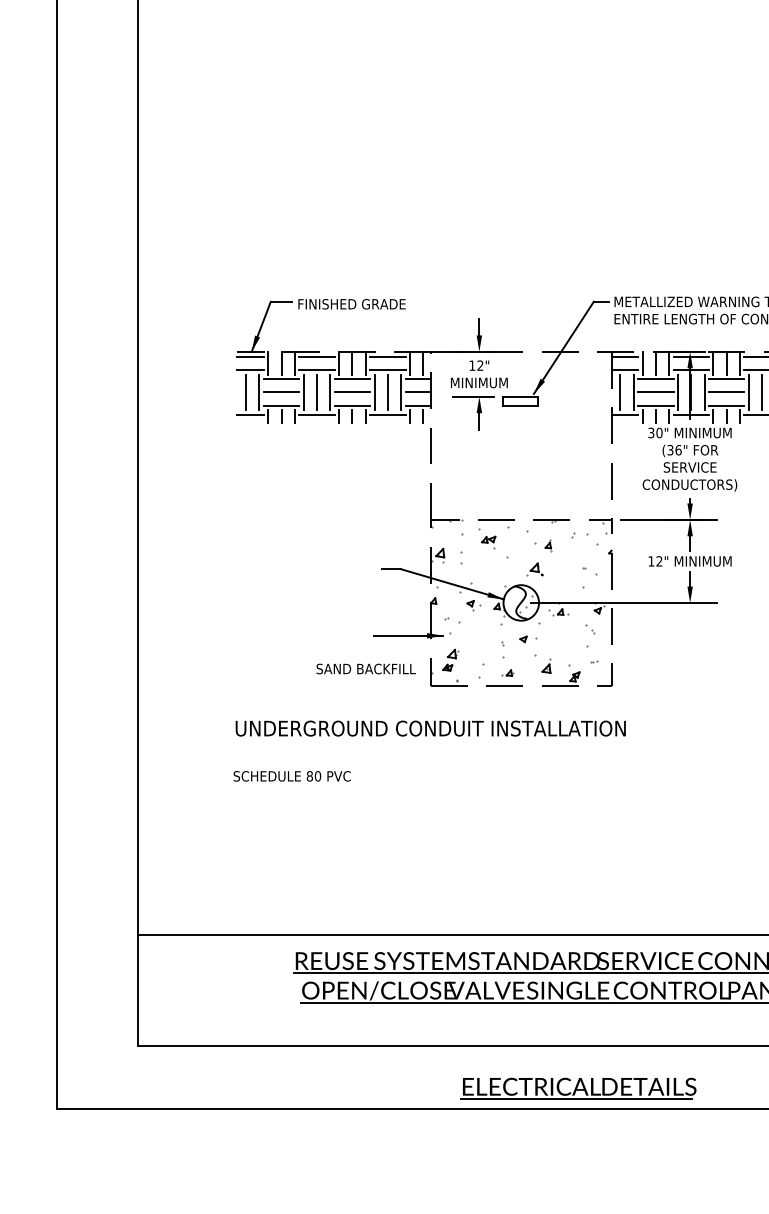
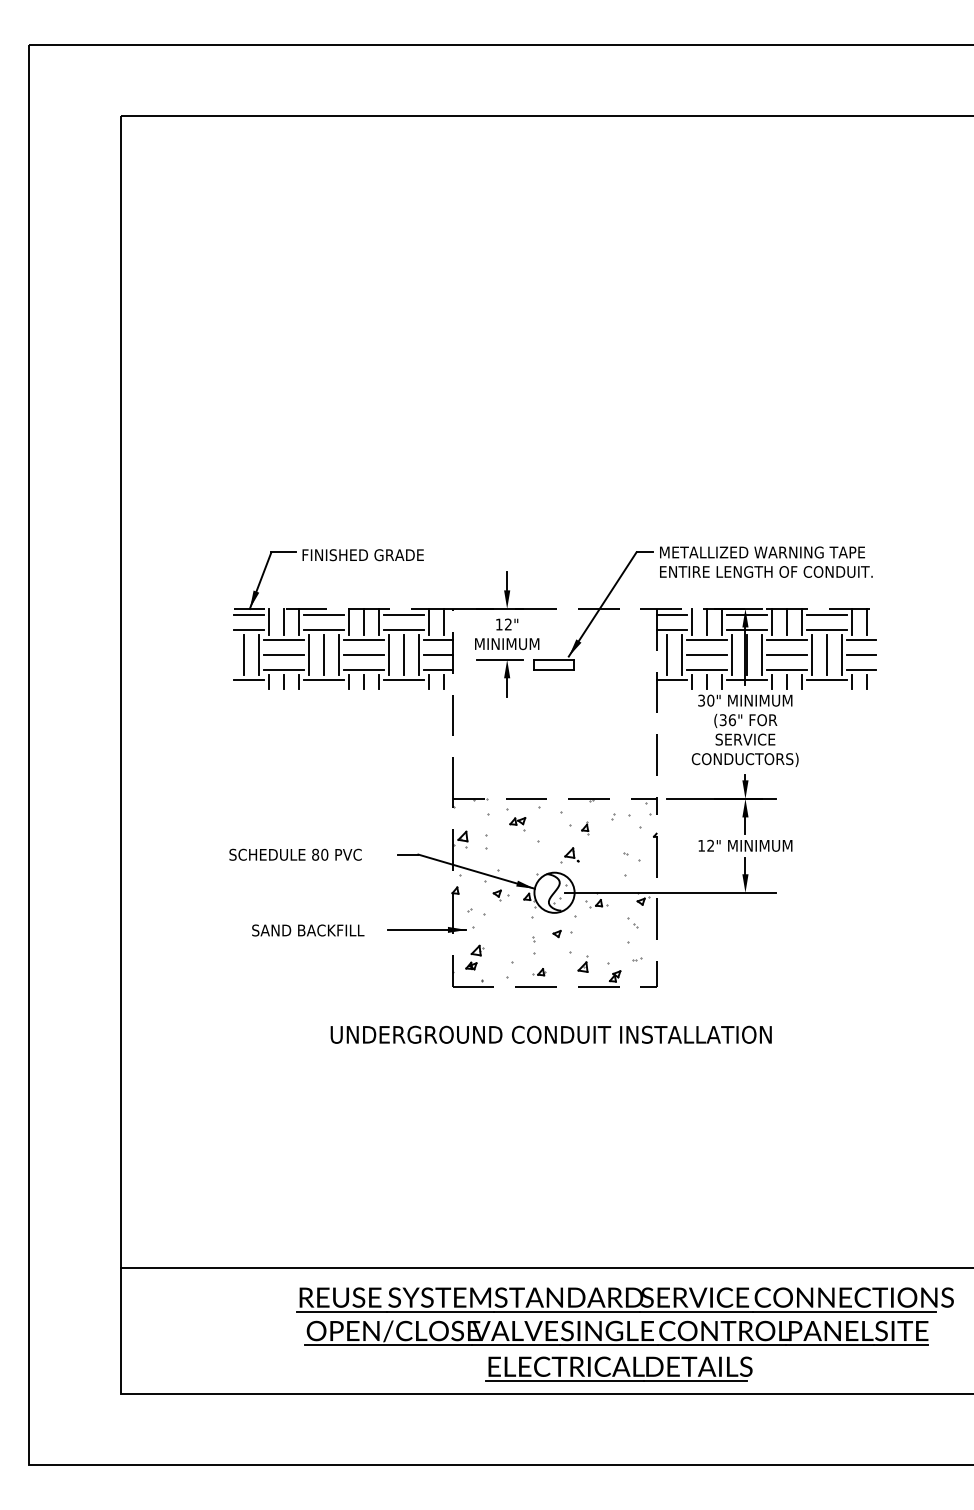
text: (366, 669) -> (308, 930), moved
text: (430, 728) -> (550, 1034), moved
text: (292, 776) -> (295, 854), moved
part: (577, 1088) -> (618, 1368), moved

